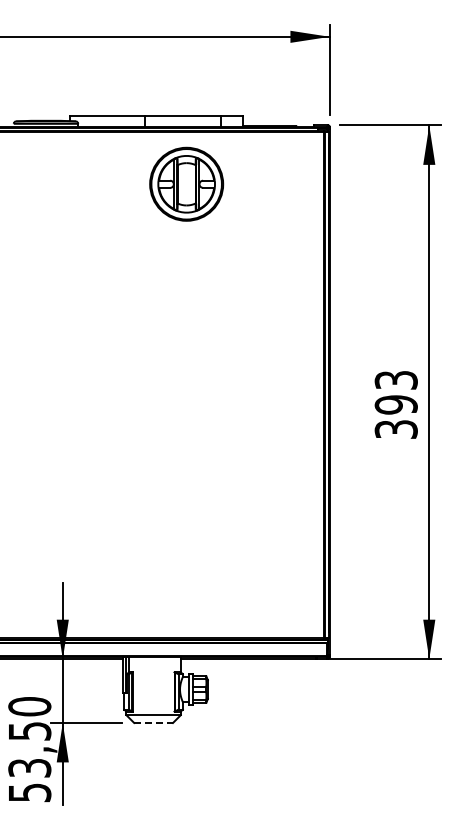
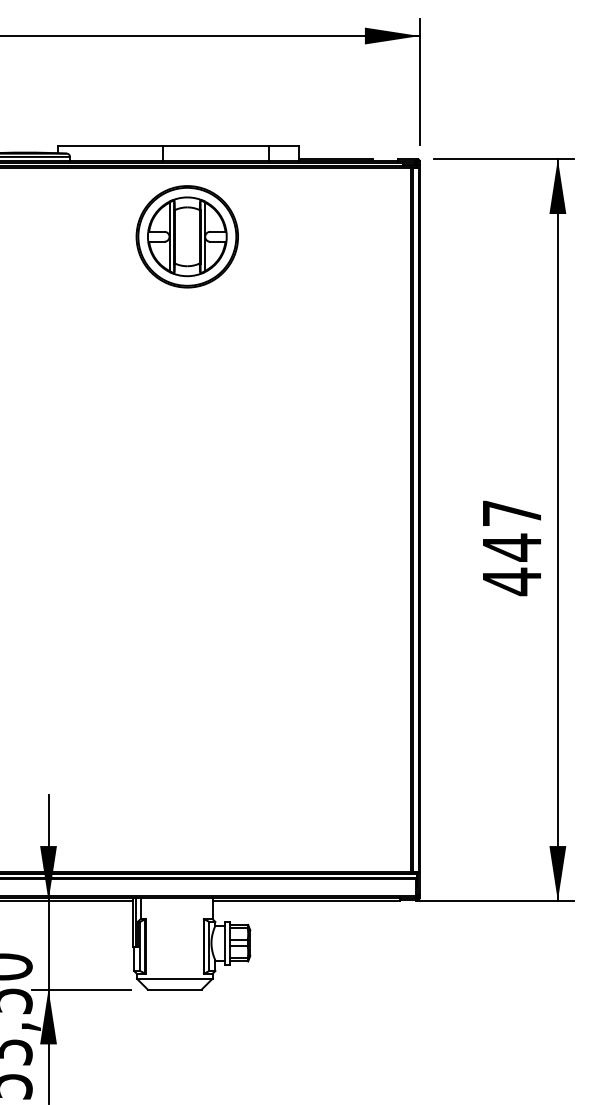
part: (186, 183) -> (187, 235), moved
text: (395, 405) -> (510, 548), 393 -> 447
line: (154, 723) -> (175, 990), dashed -> solid

